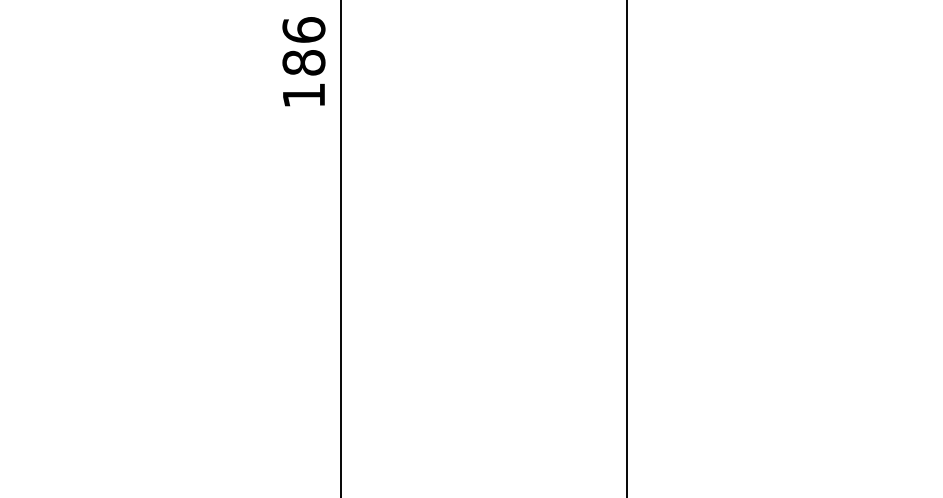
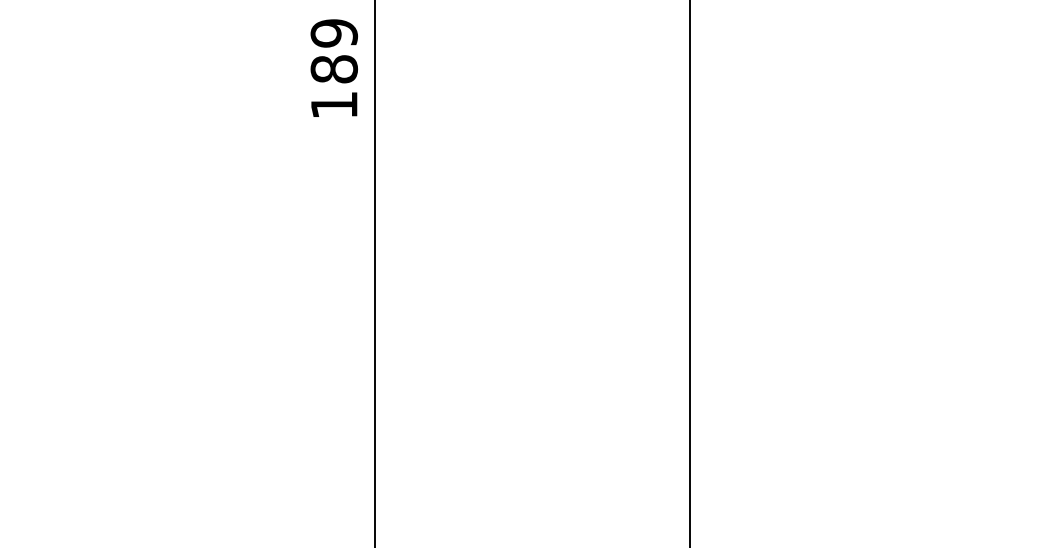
text: (303, 30) -> (333, 33), 186 -> 189

